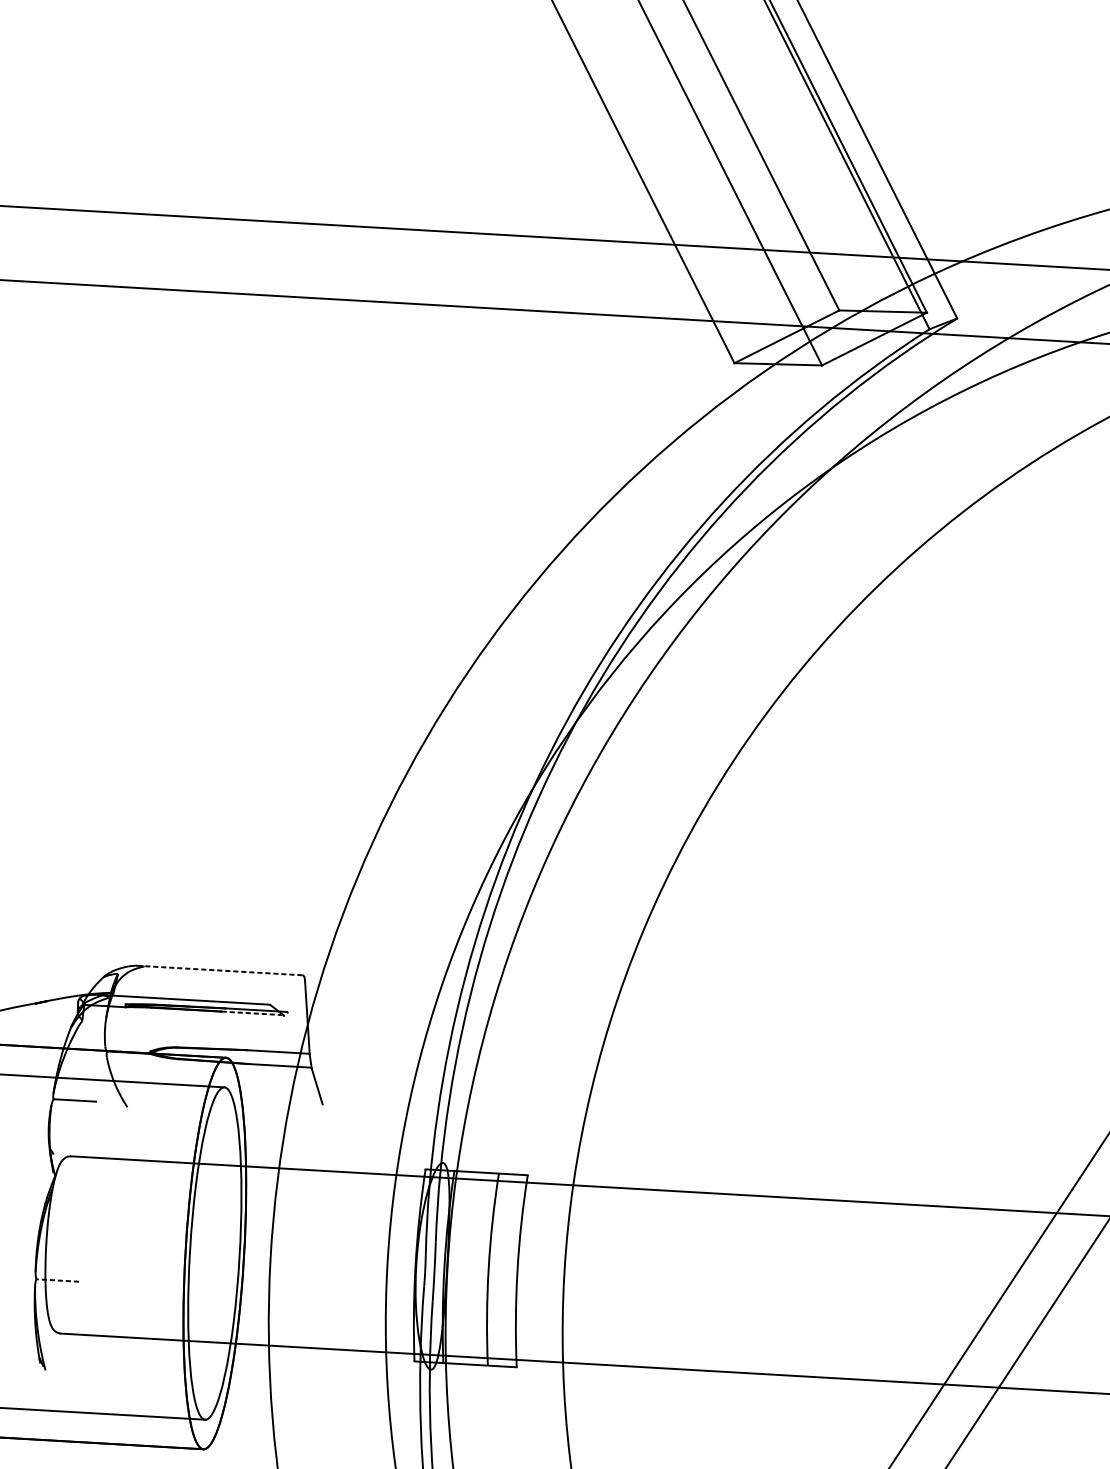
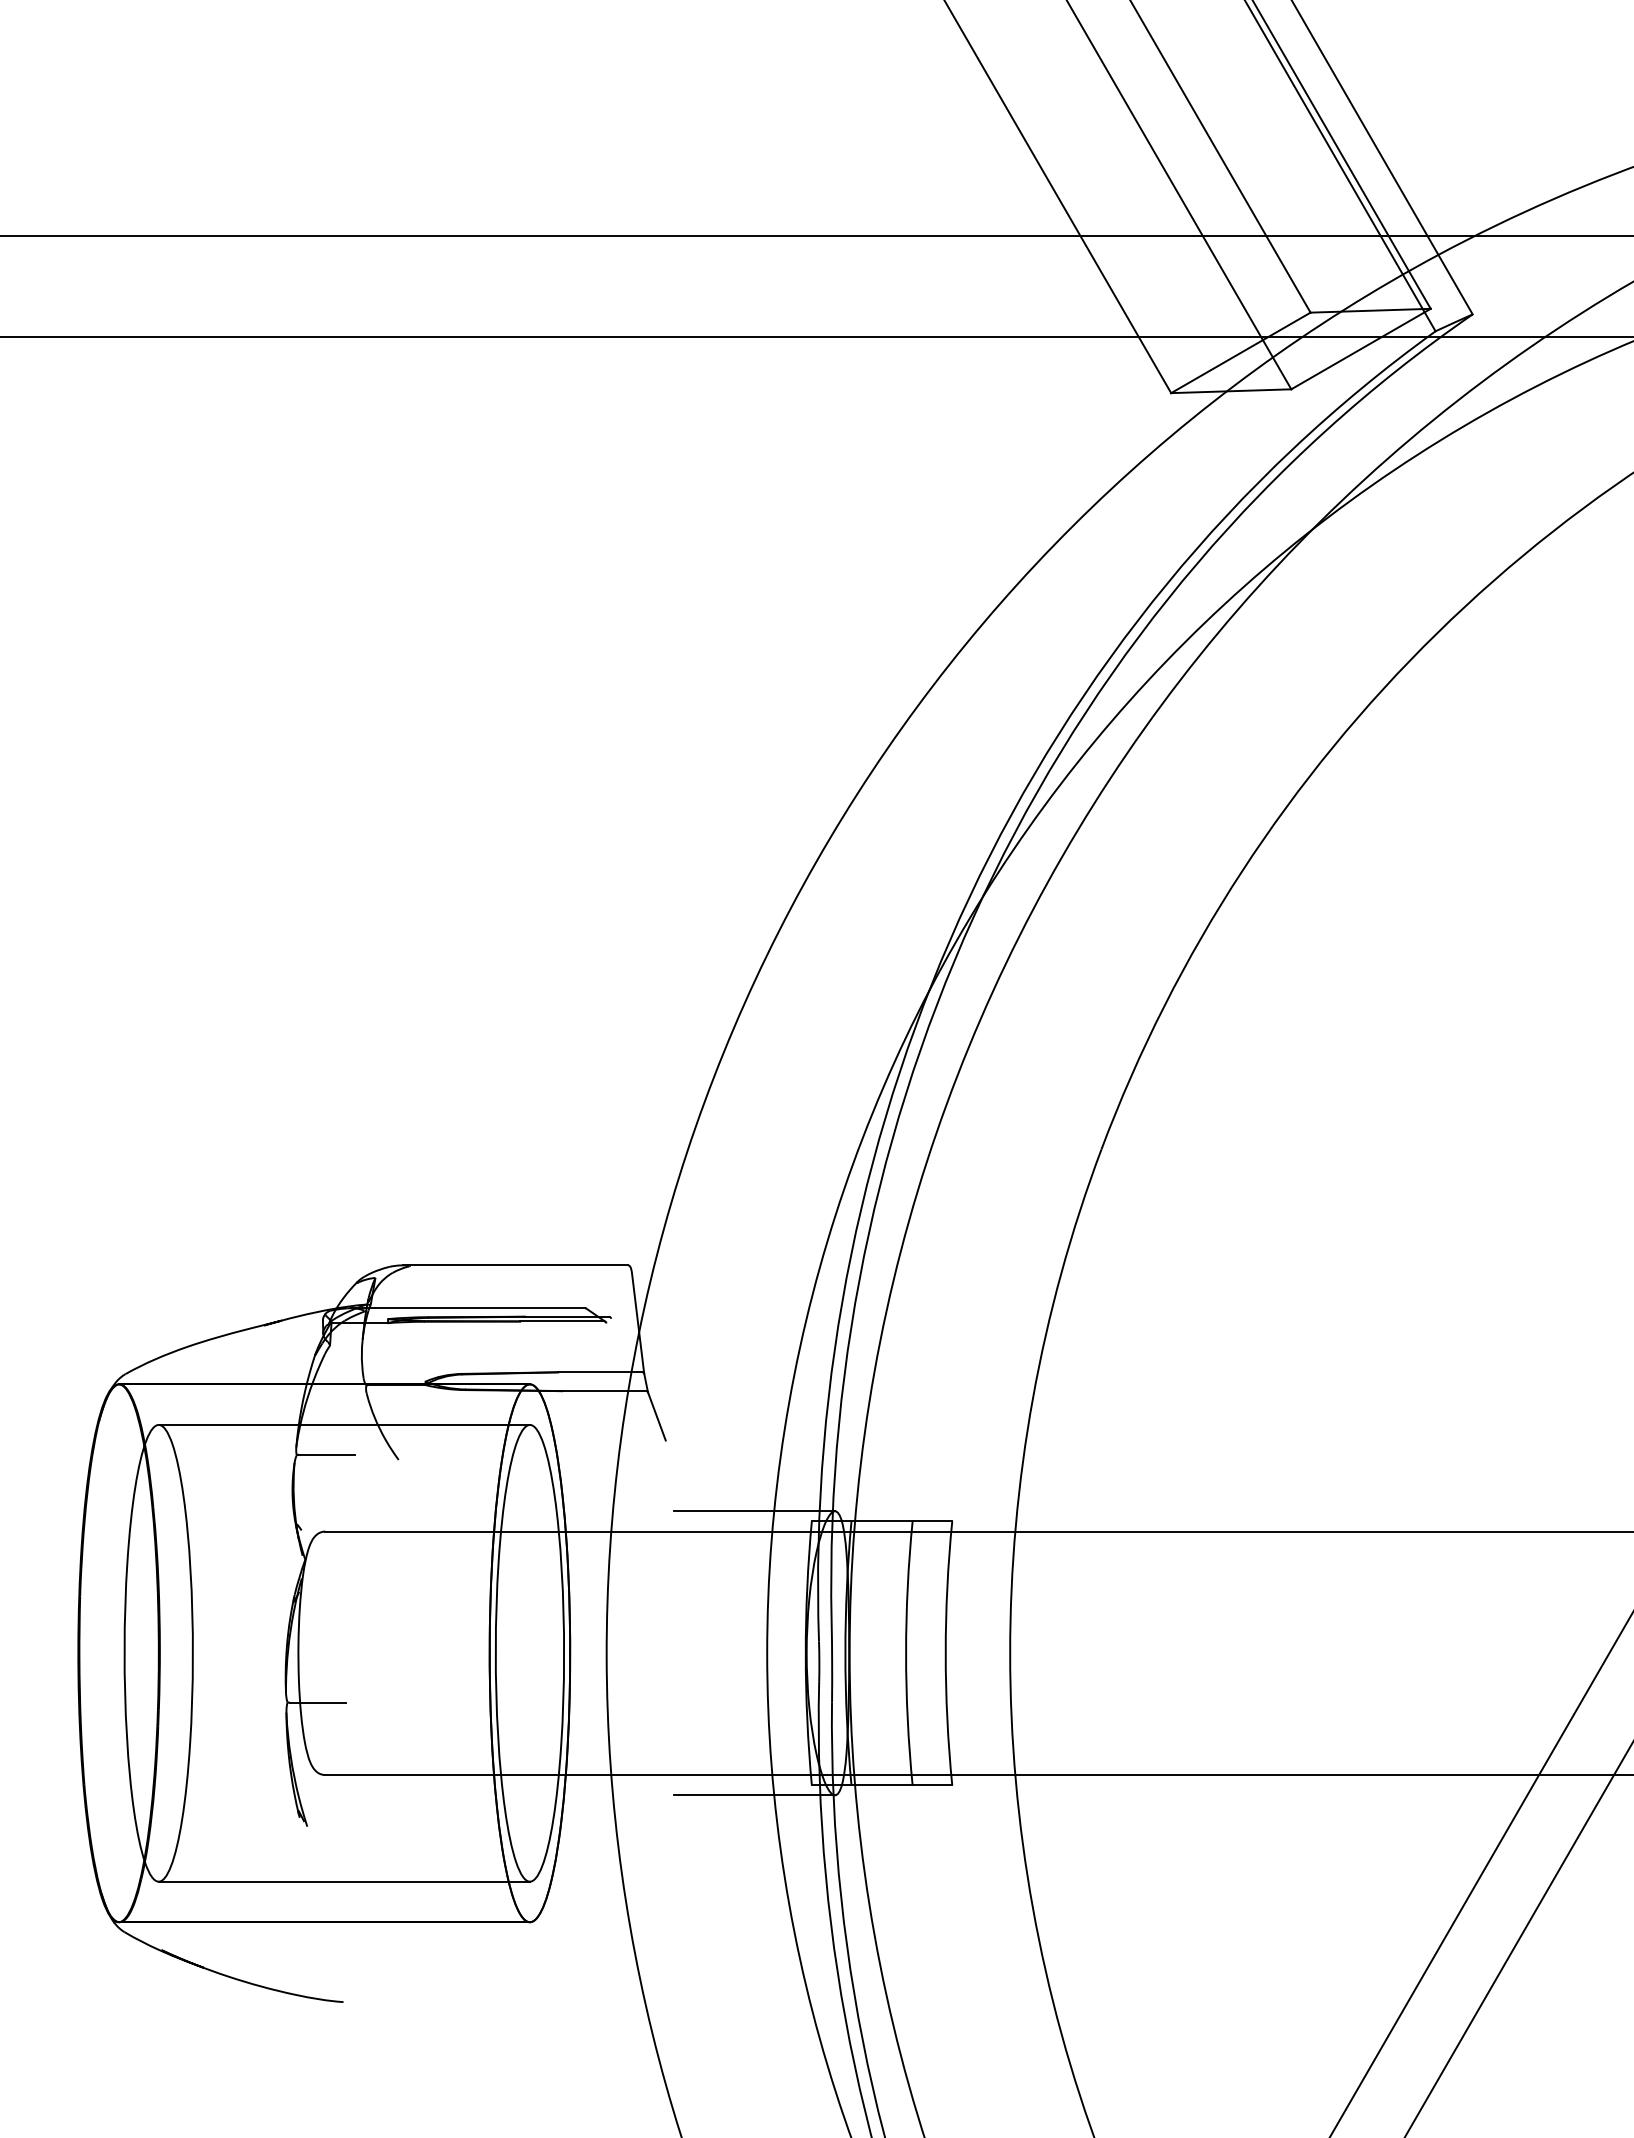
line: (219, 970) -> (514, 1265), dashed -> solid
line: (252, 1013) -> (562, 1321), dashed -> solid
line: (383, 1159) -> (753, 1511), added
line: (58, 1280) -> (317, 1702), dashed -> solid
line: (371, 1366) -> (753, 1795), added

